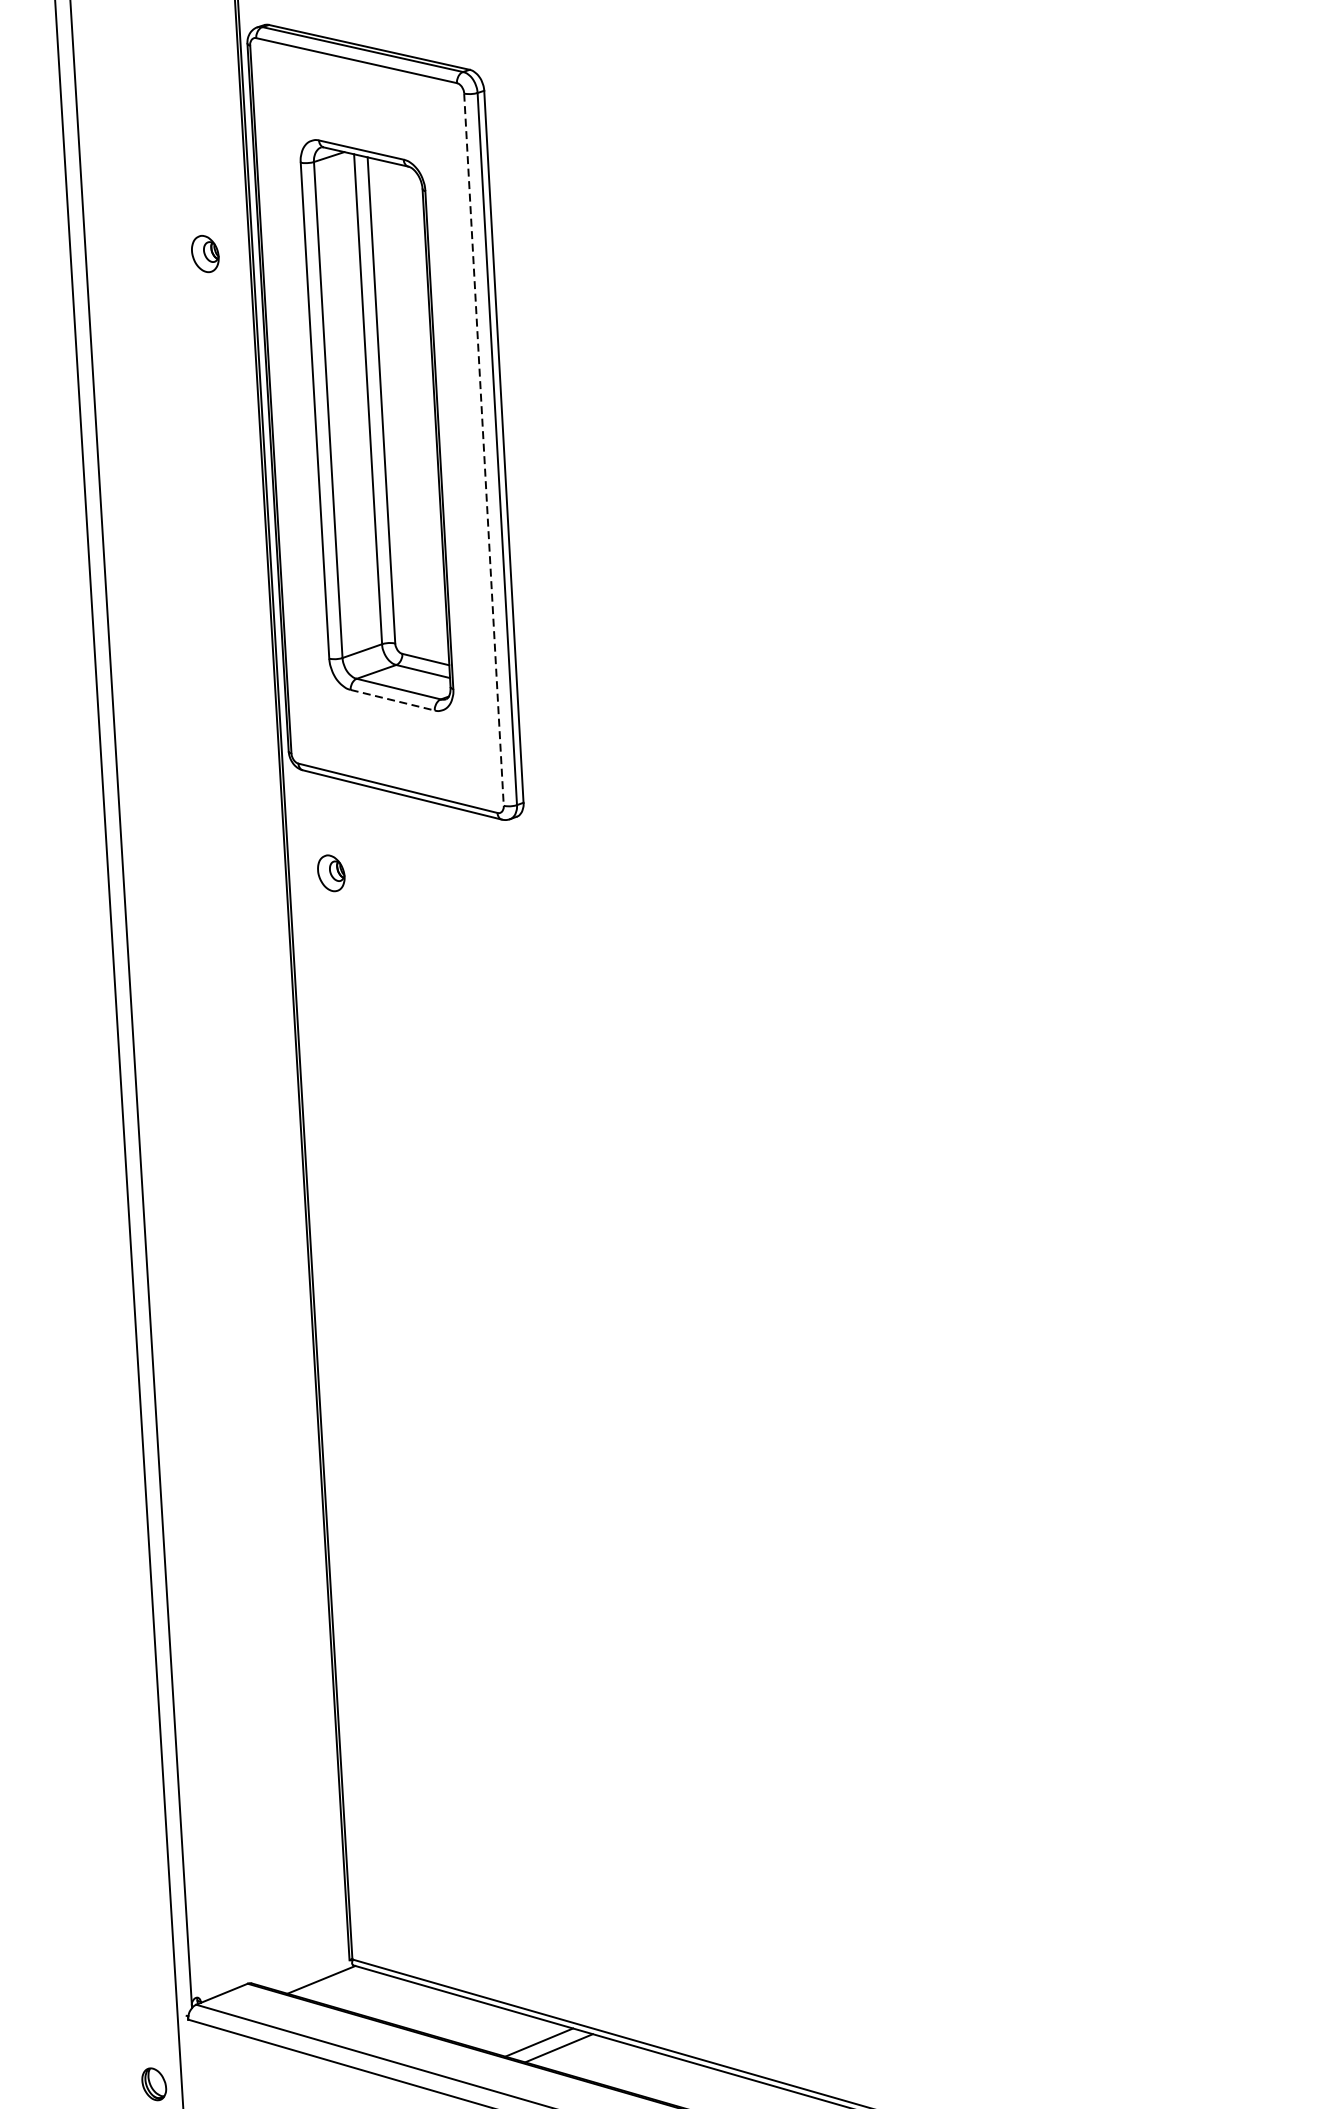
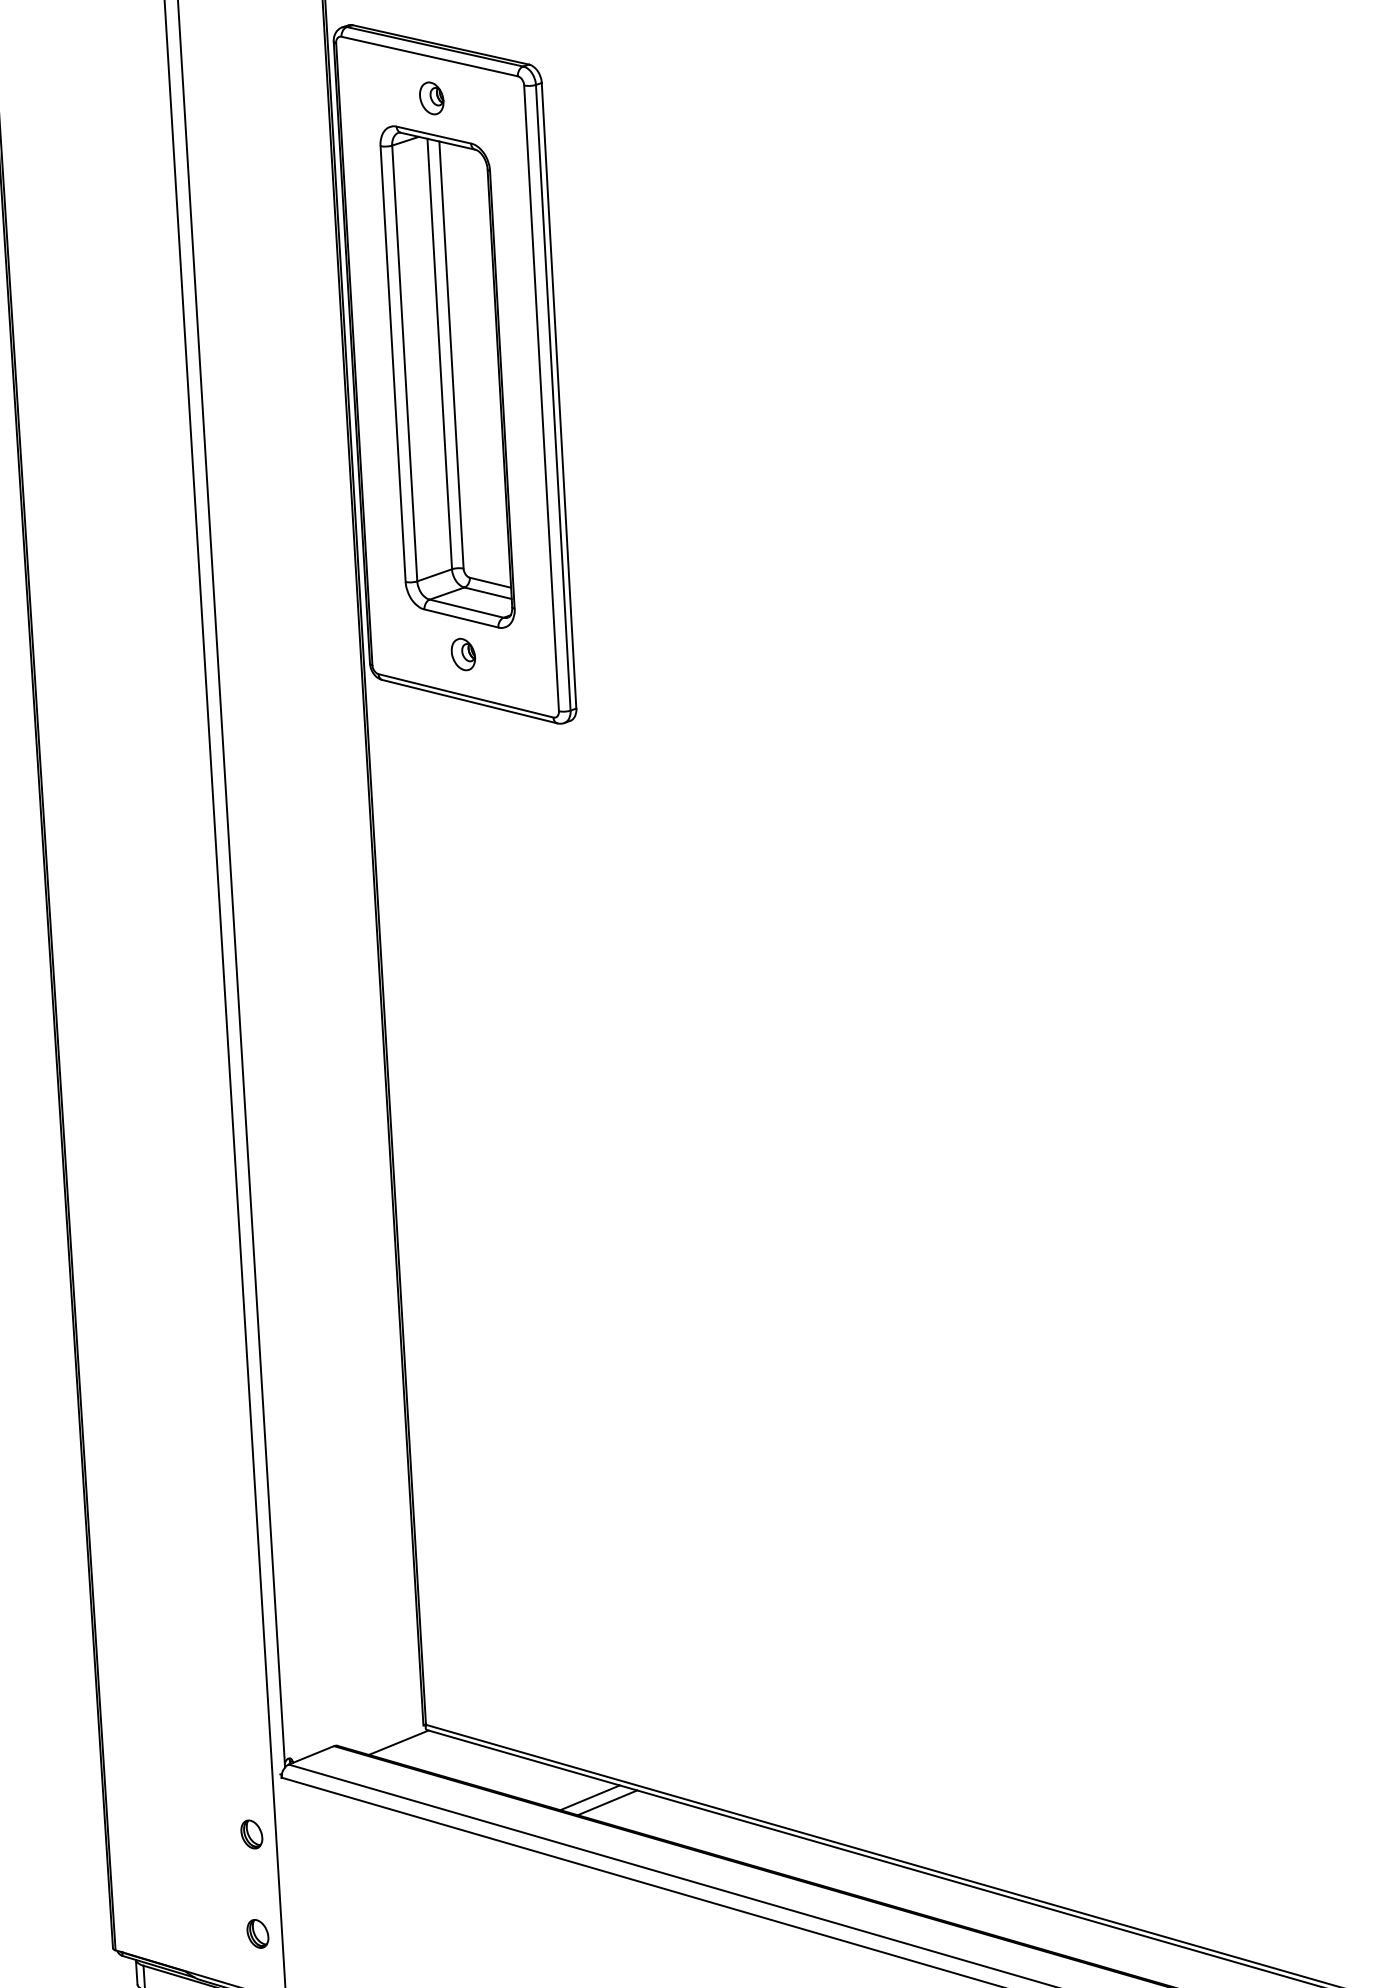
part: (205, 254) -> (431, 98), moved
line: (483, 449) -> (541, 398), dashed -> solid
line: (392, 700) -> (461, 618), dashed -> solid
part: (330, 873) -> (462, 654), moved

